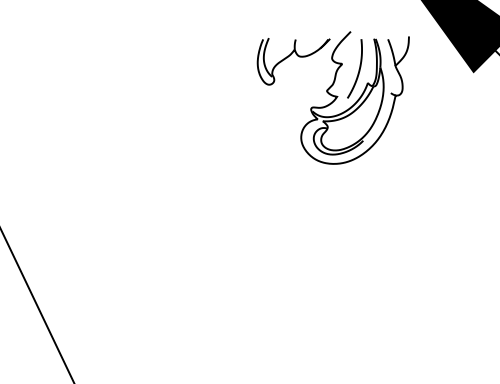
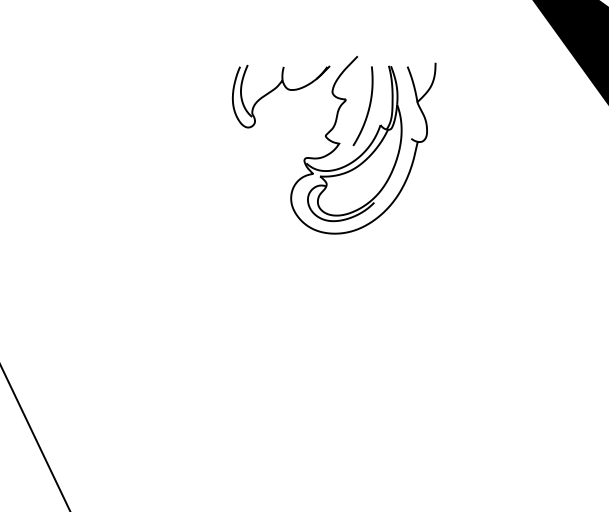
part: (332, 97) -> (333, 144), moved

